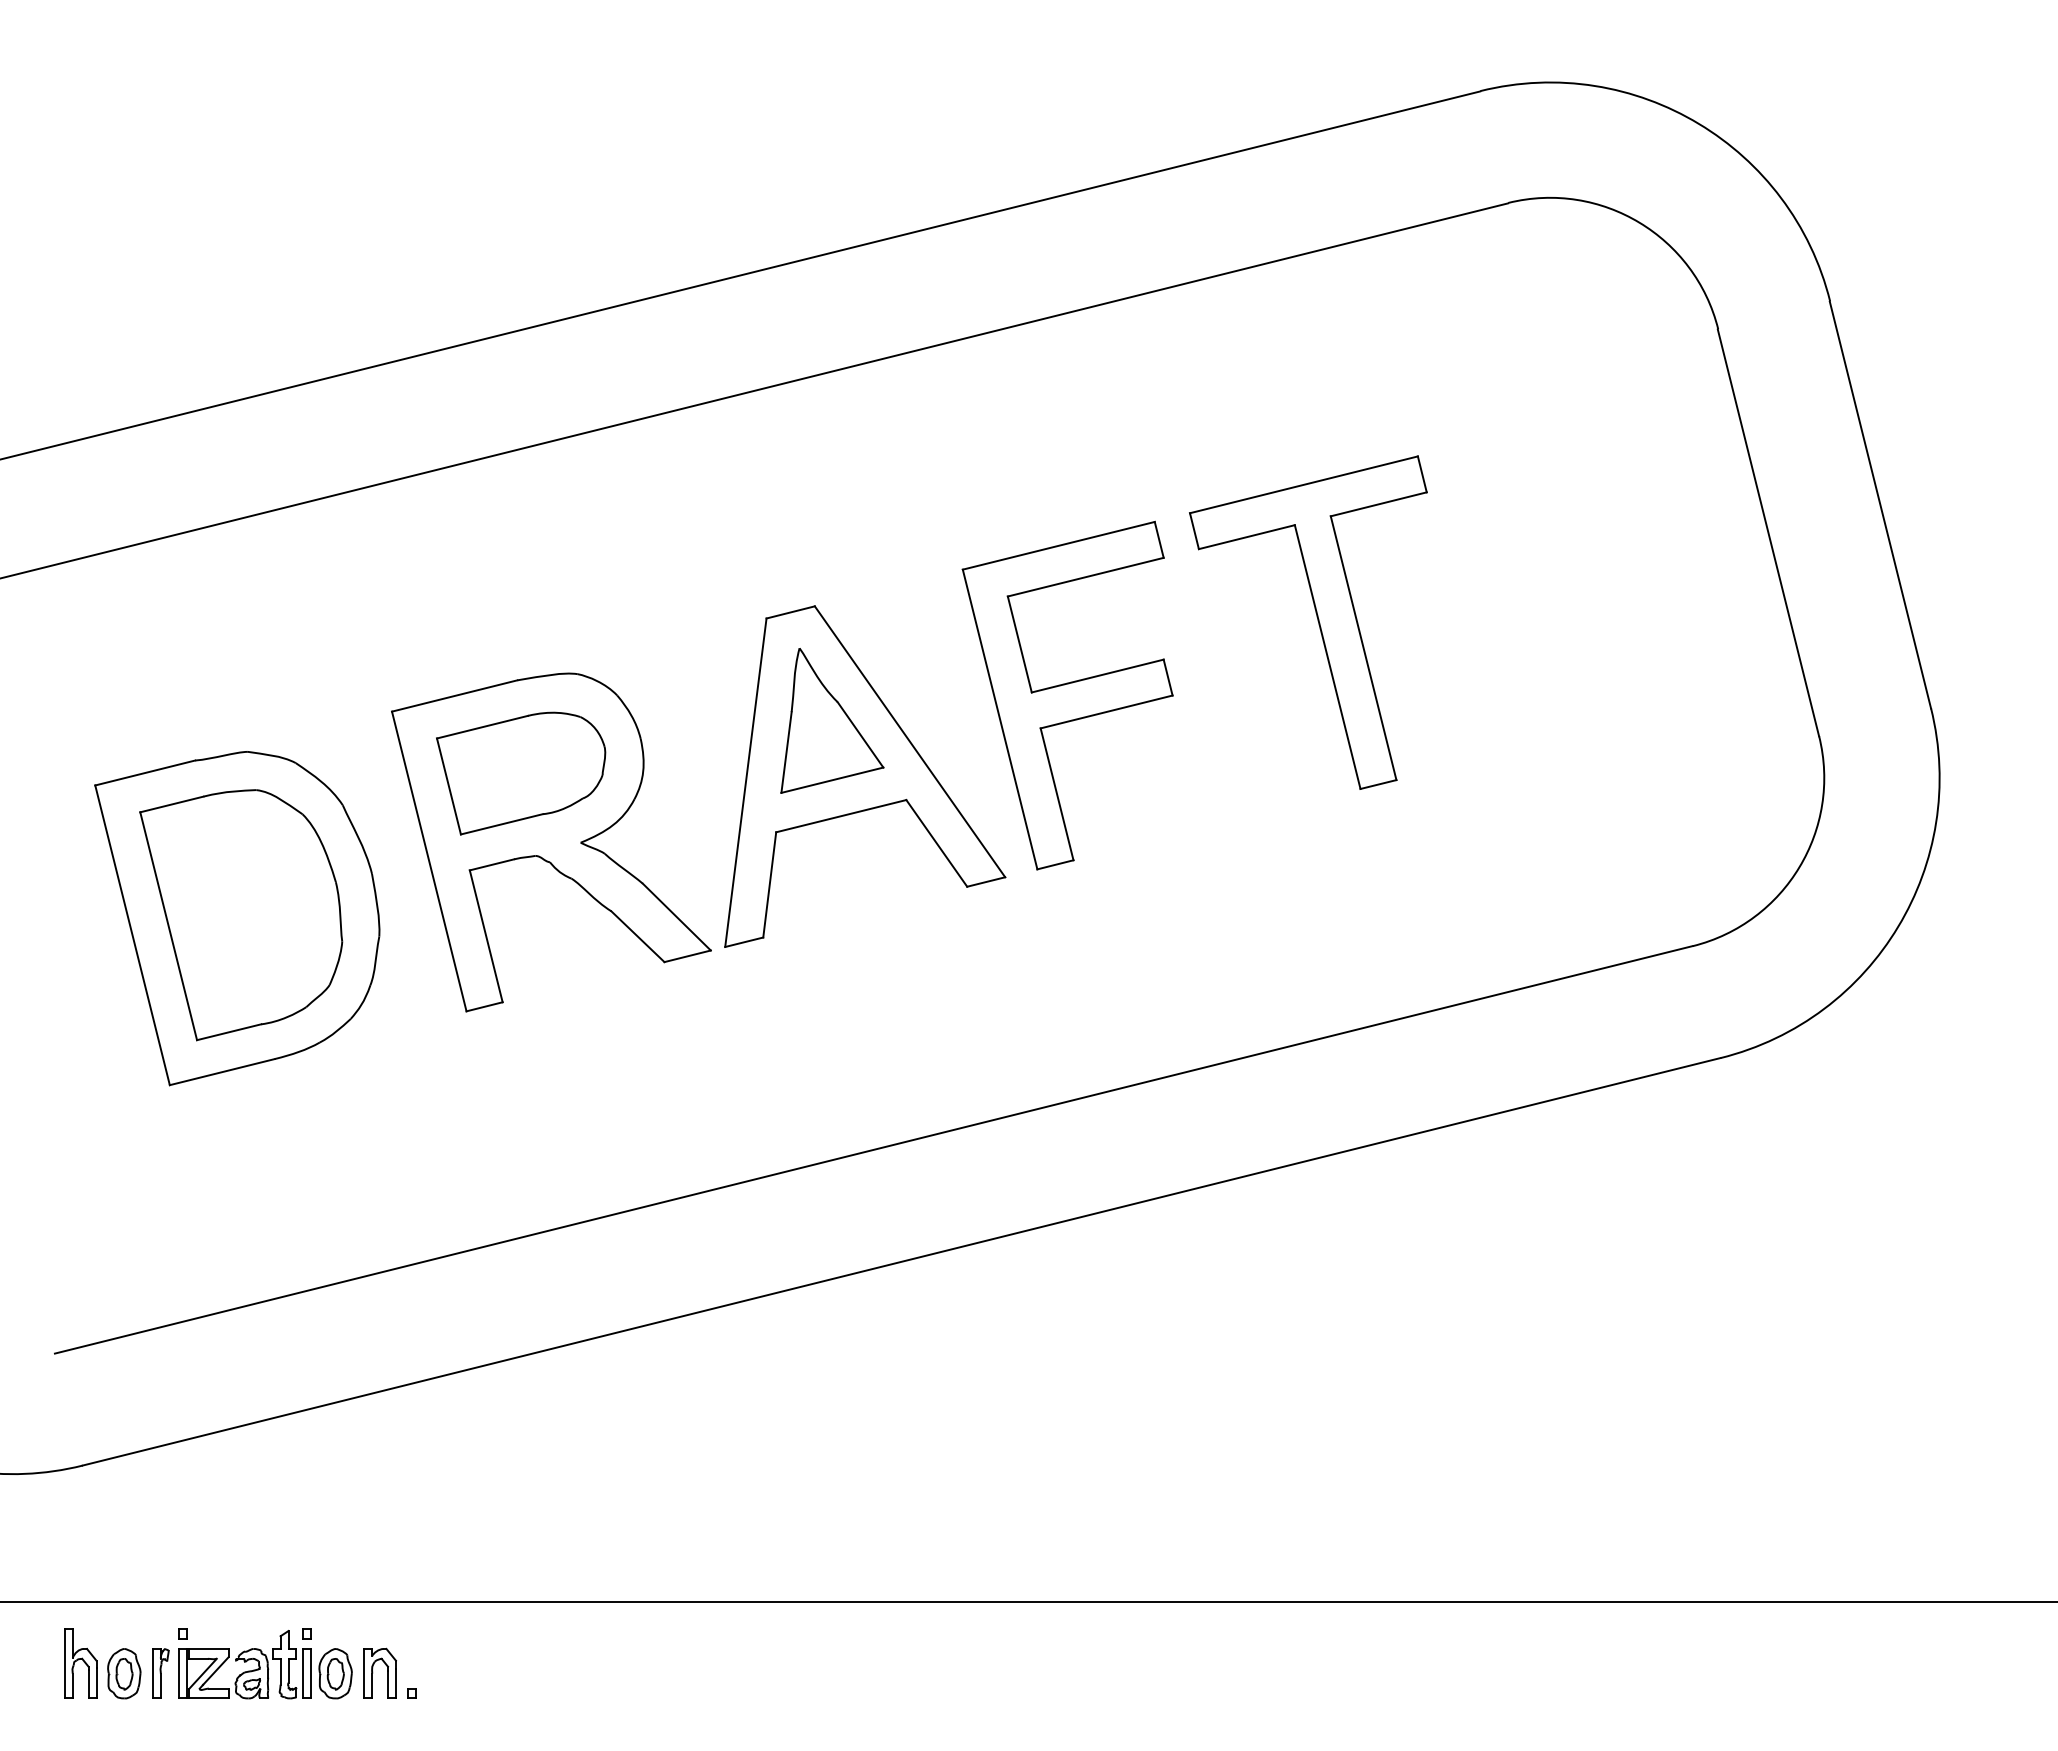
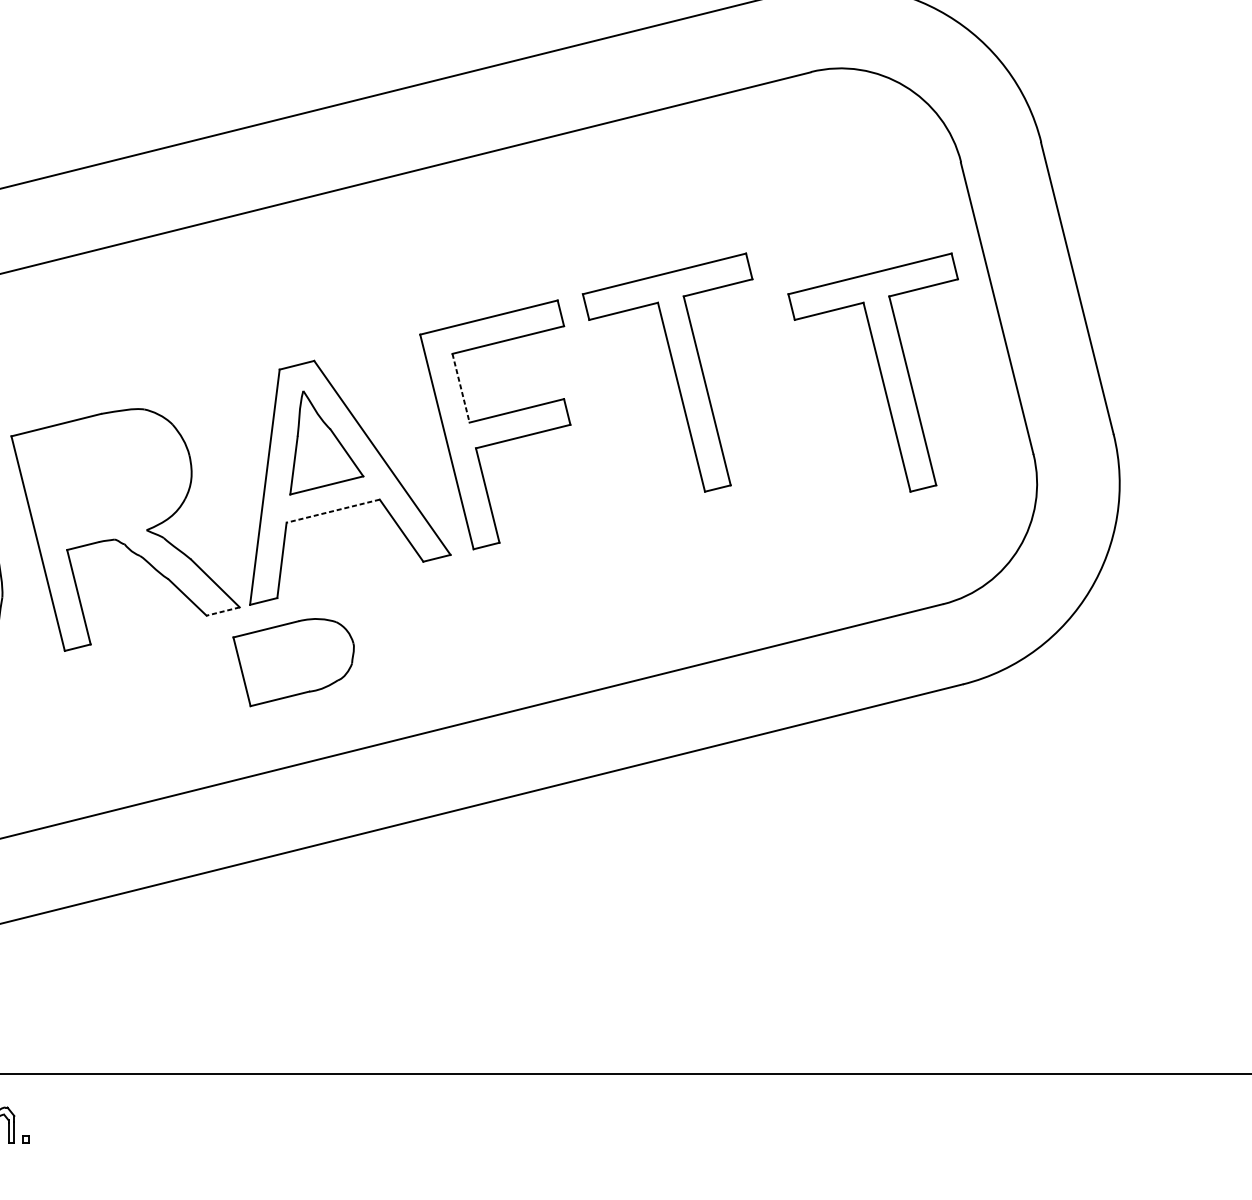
part: (1604, 621) -> (879, 371), added
line: (1019, 644) -> (460, 388), solid -> dashed
part: (521, 773) -> (293, 662), moved
line: (840, 816) -> (332, 511), solid -> dashed
line: (687, 956) -> (223, 611), solid -> dashed

